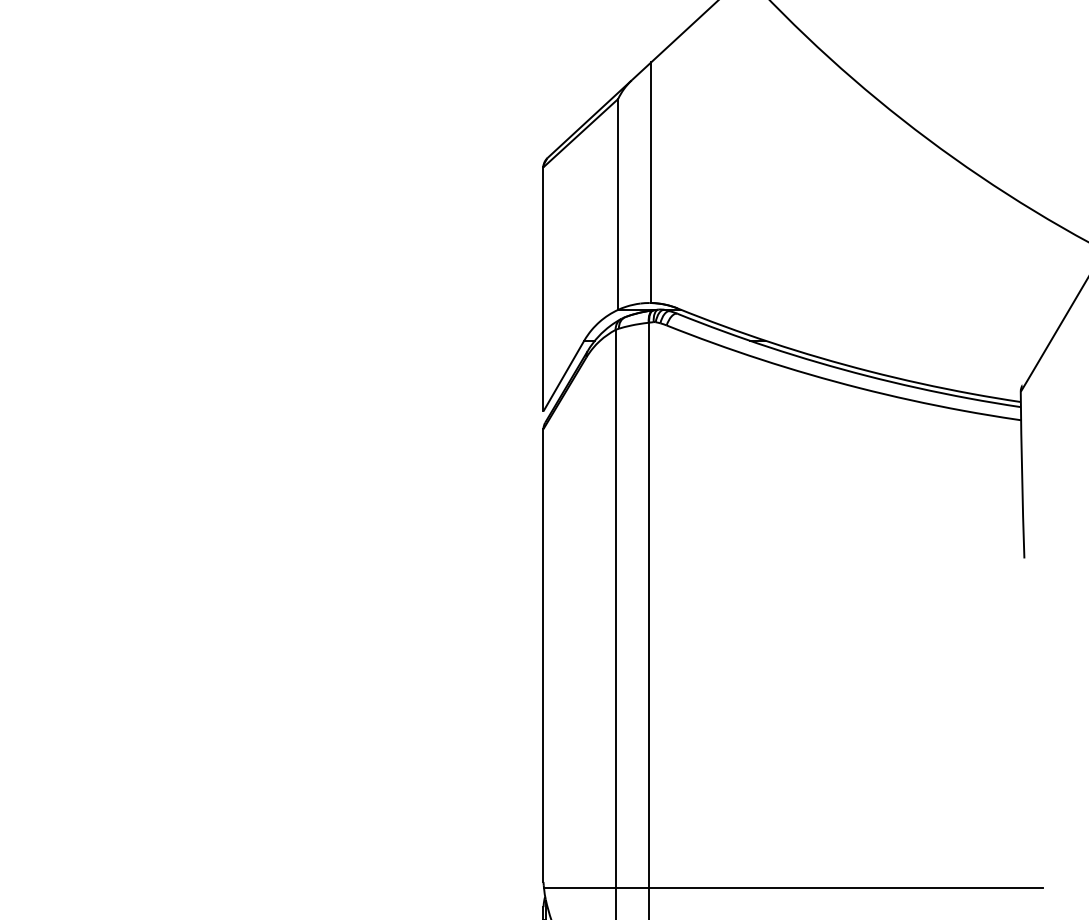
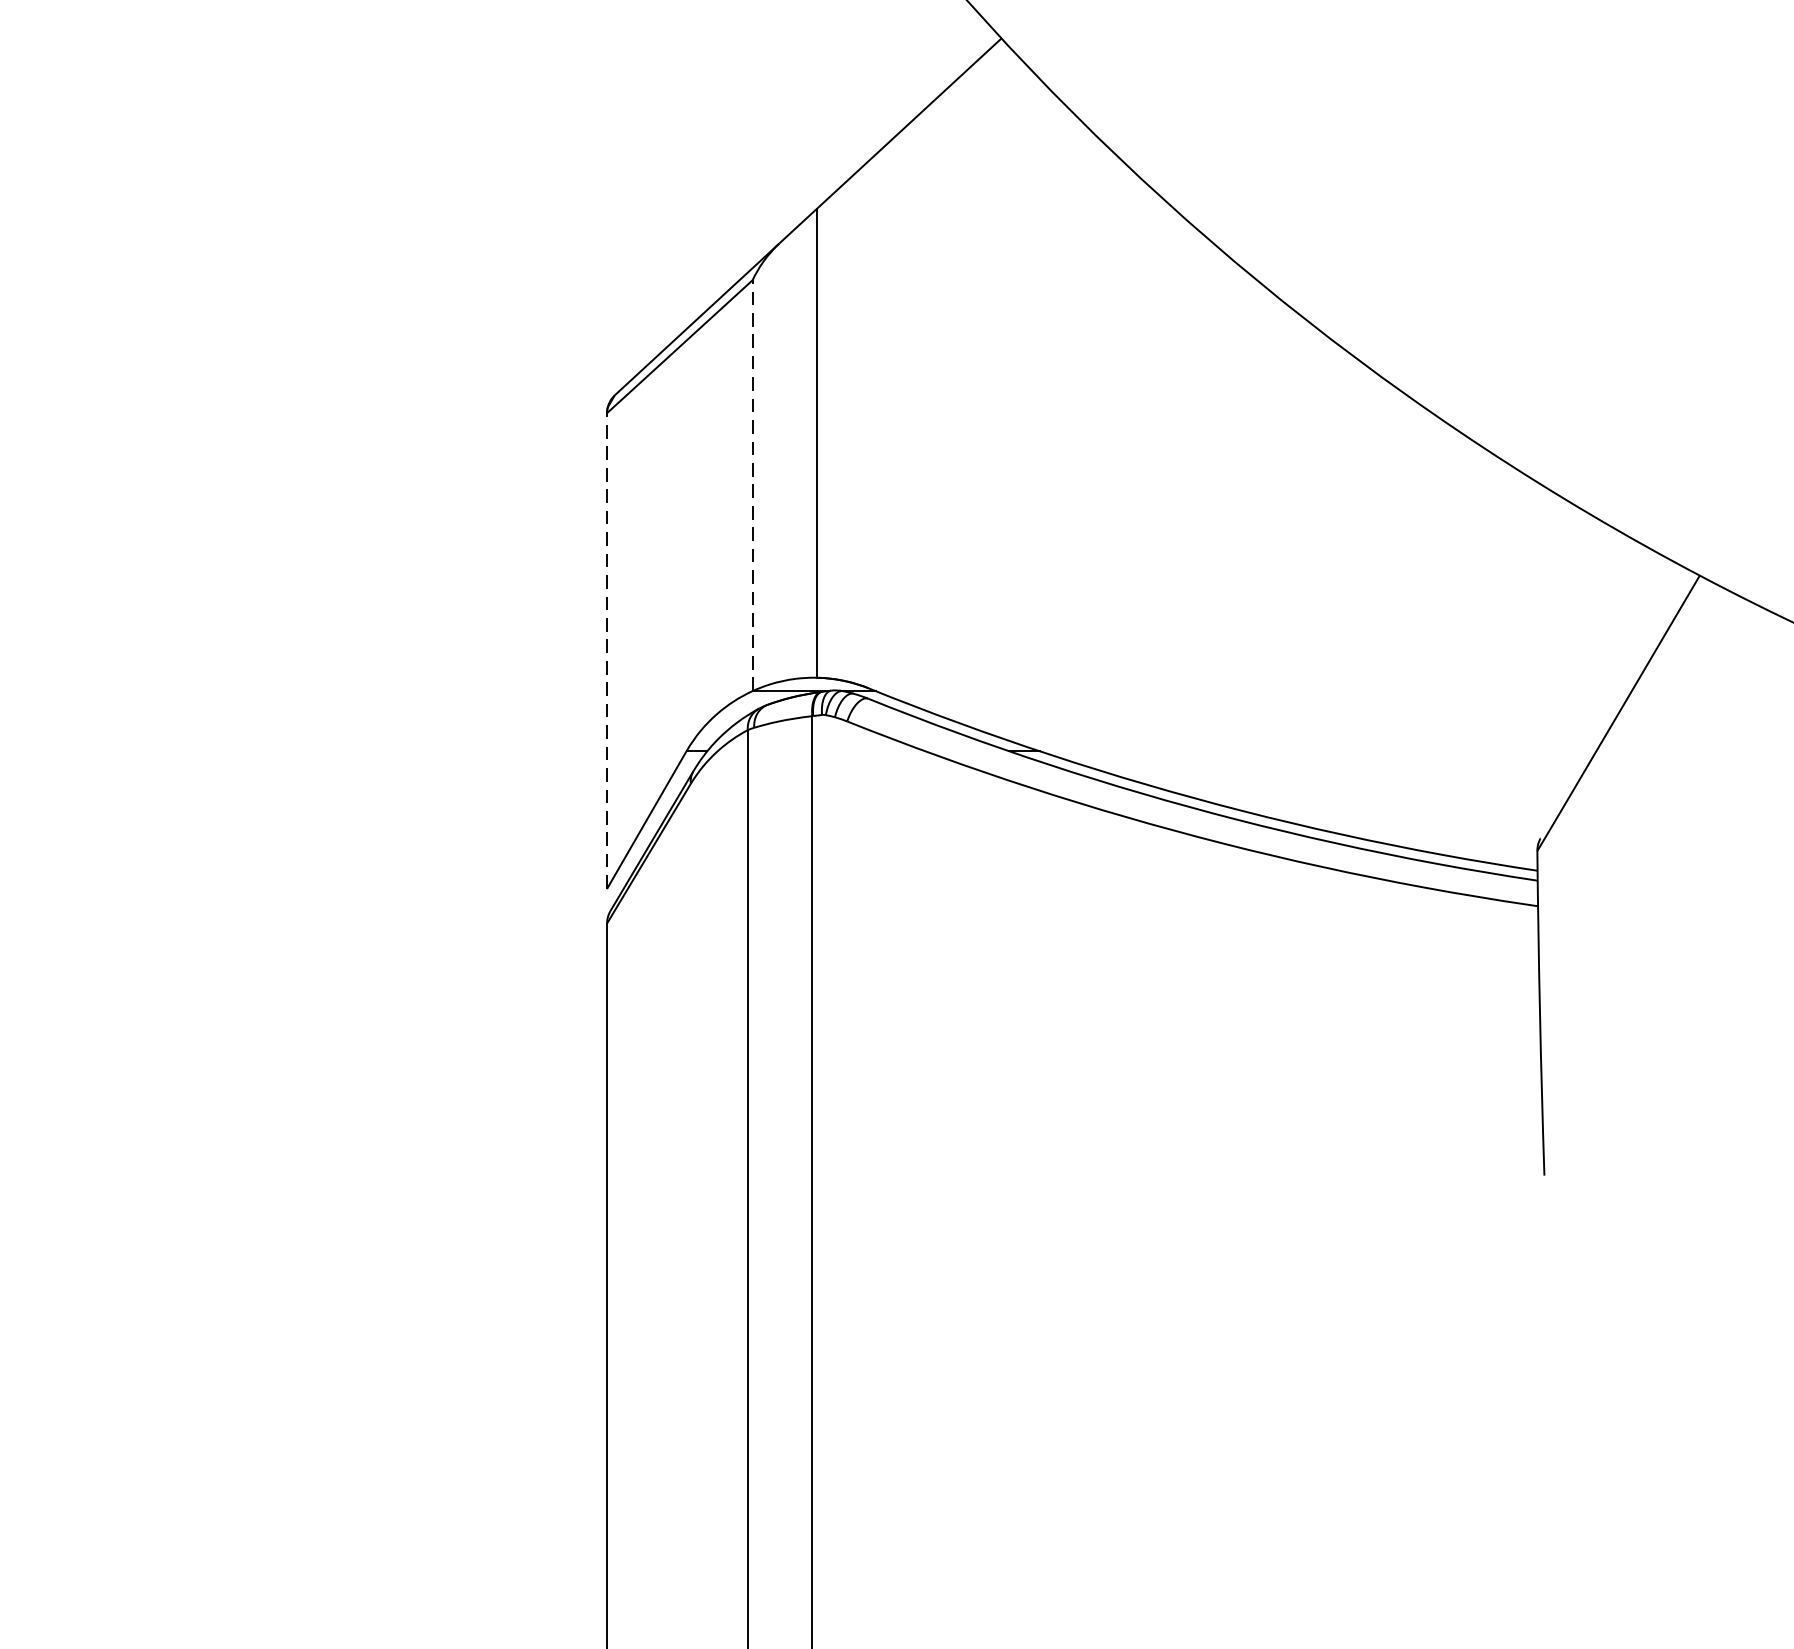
line: (618, 203) -> (753, 483), solid -> dashed
line: (543, 288) -> (607, 649), solid -> dashed

